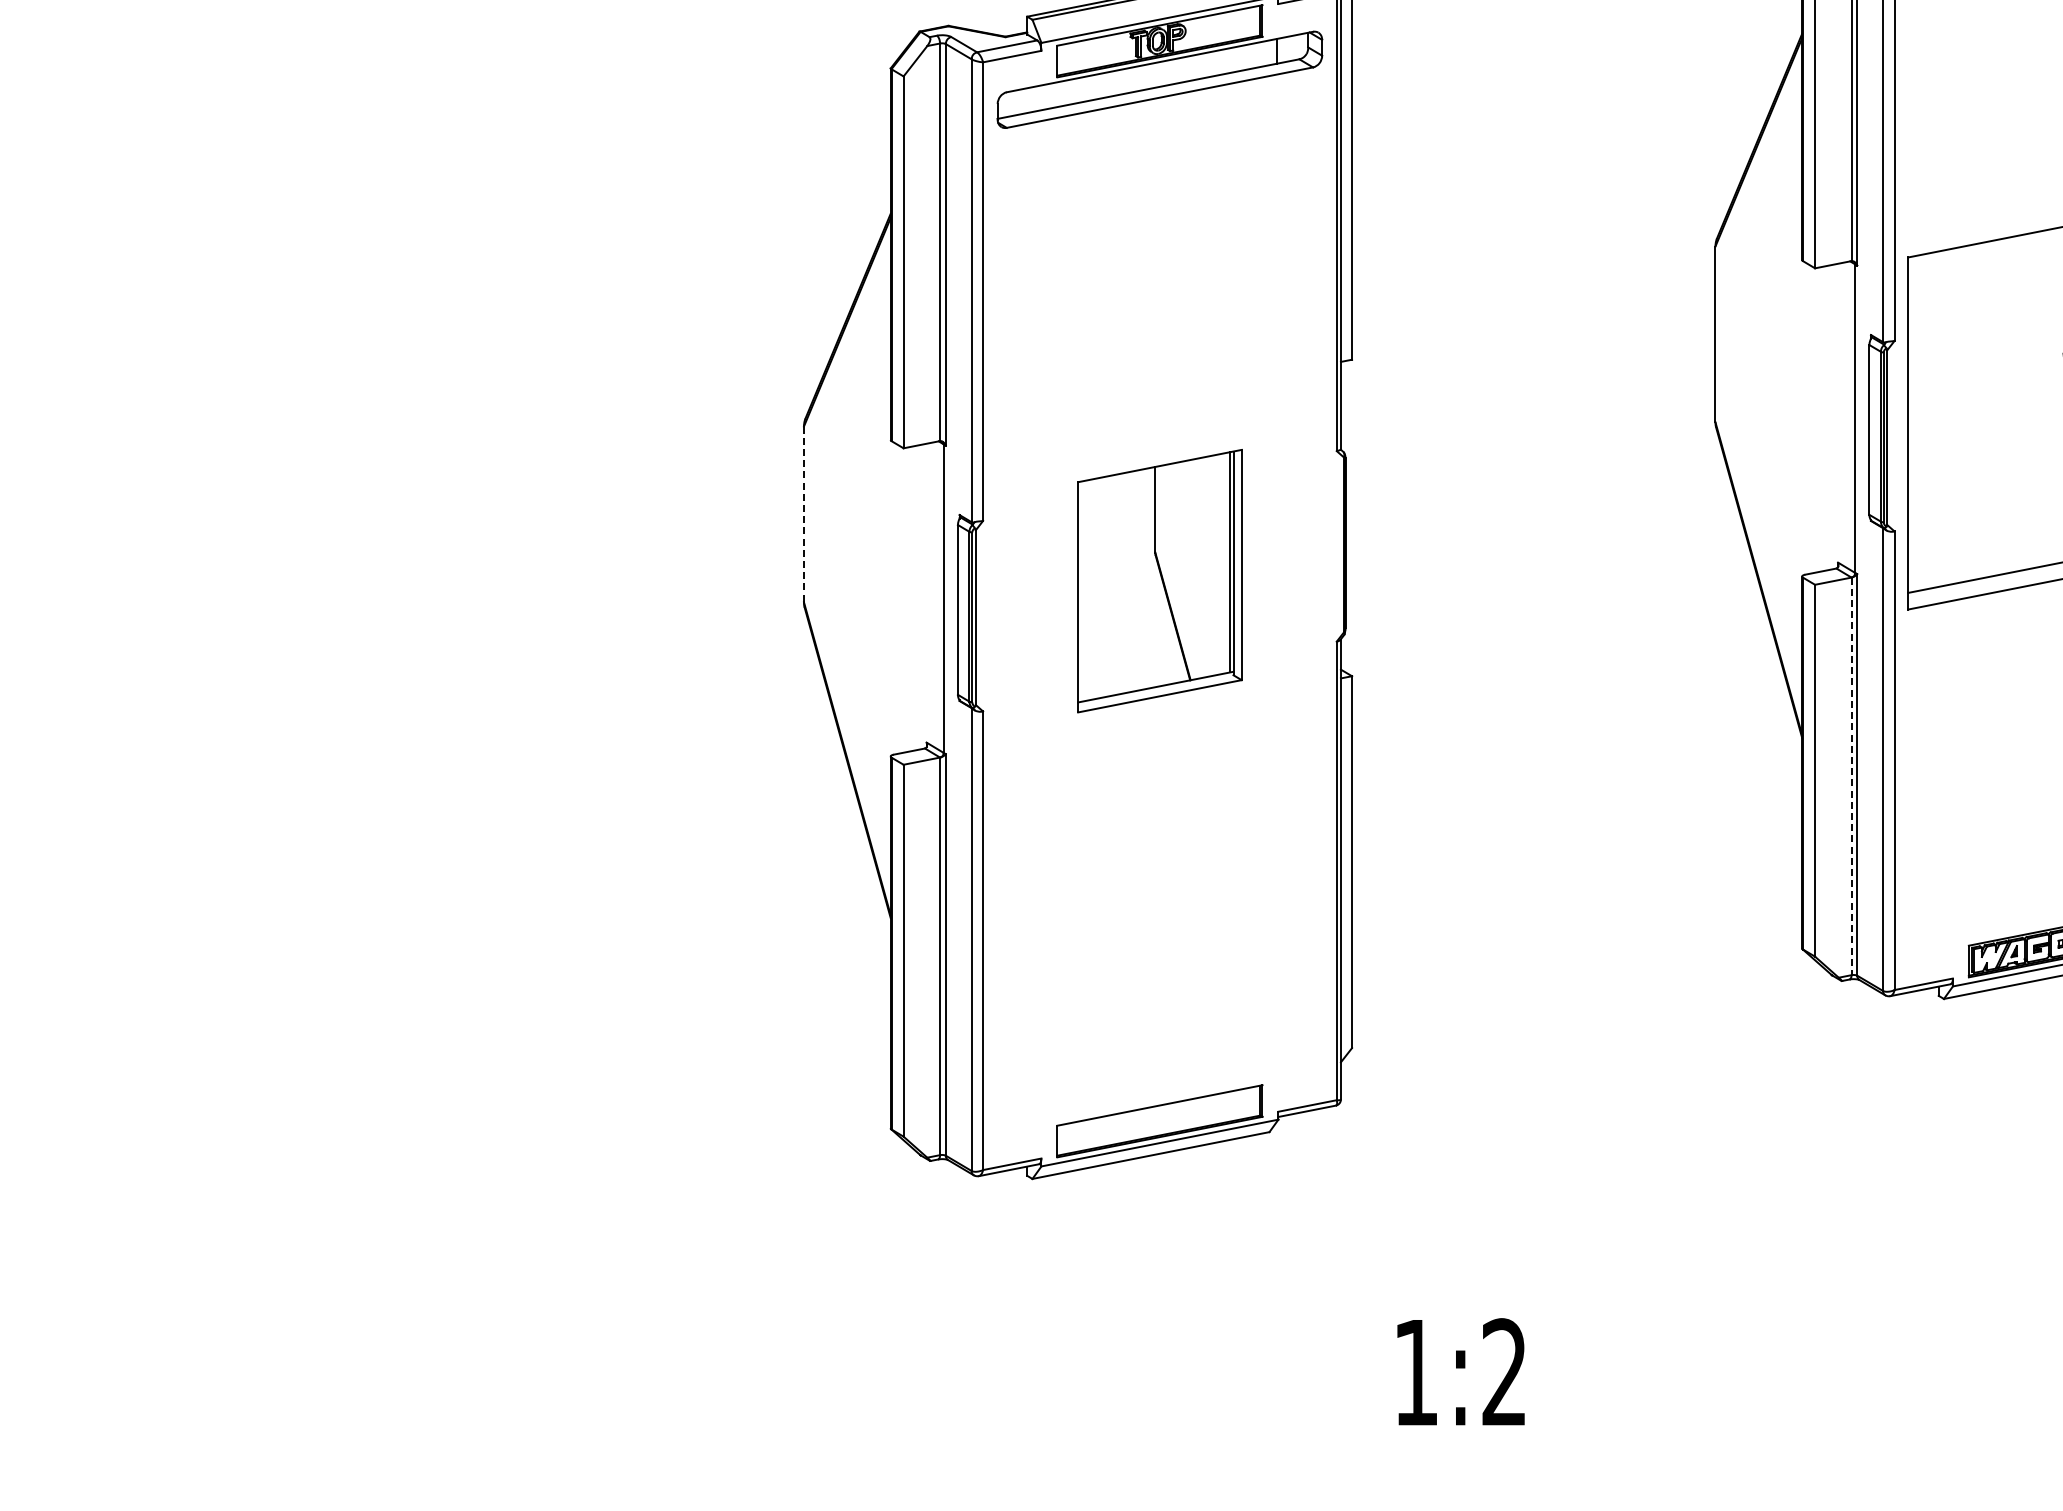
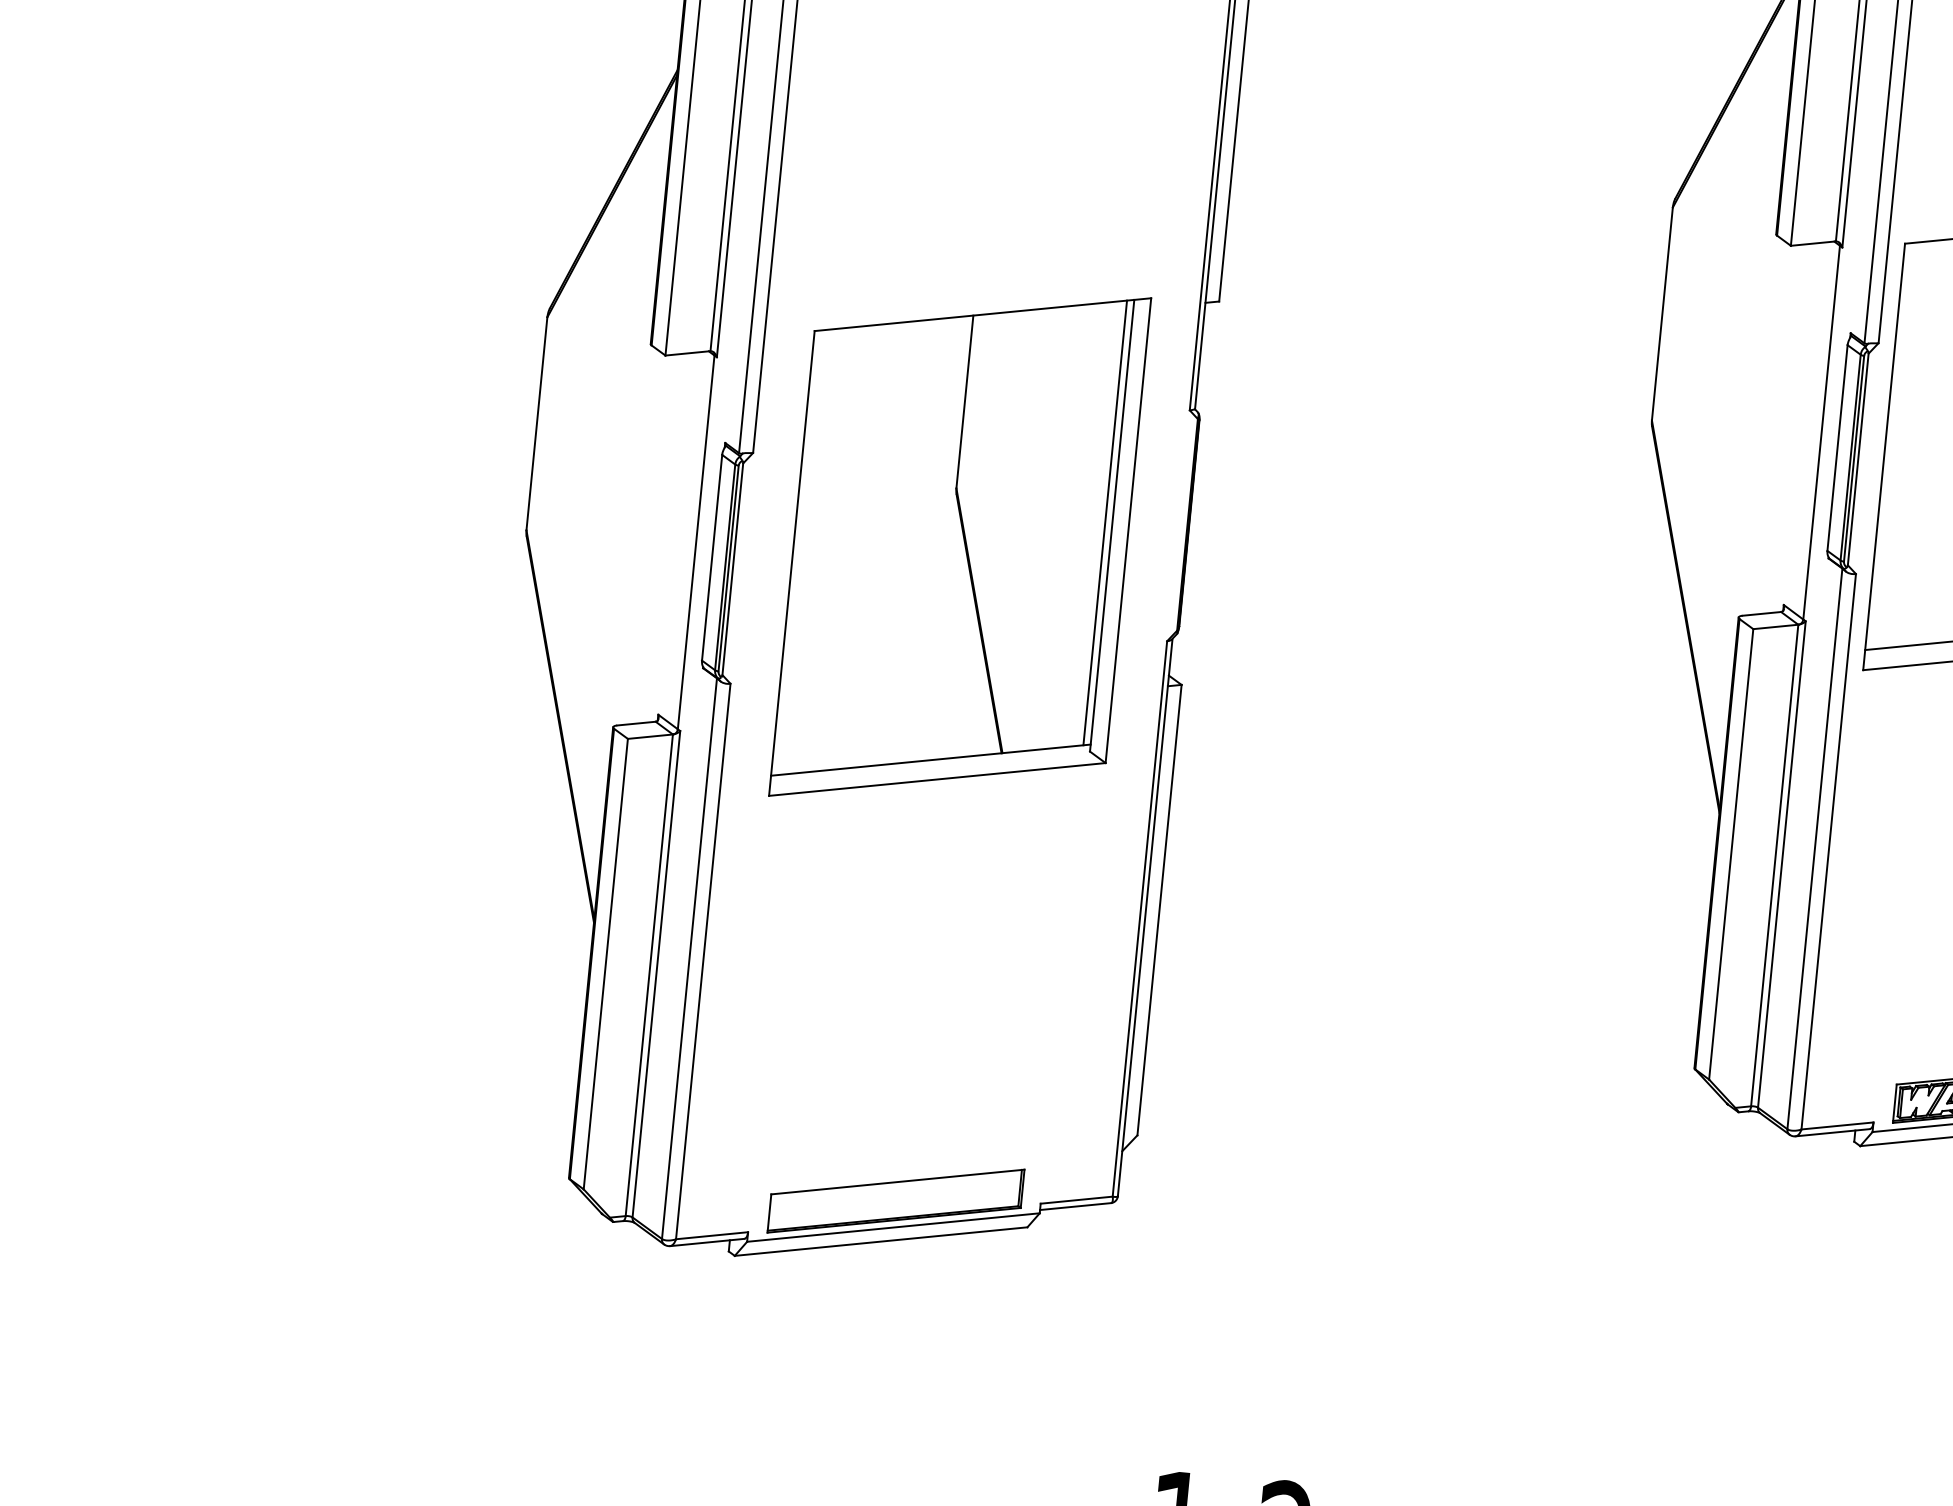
line: (803, 514) -> (536, 423), dashed -> solid
part: (1159, 580) -> (959, 546), size x1.67
line: (1851, 776) -> (1774, 865), dashed -> solid

